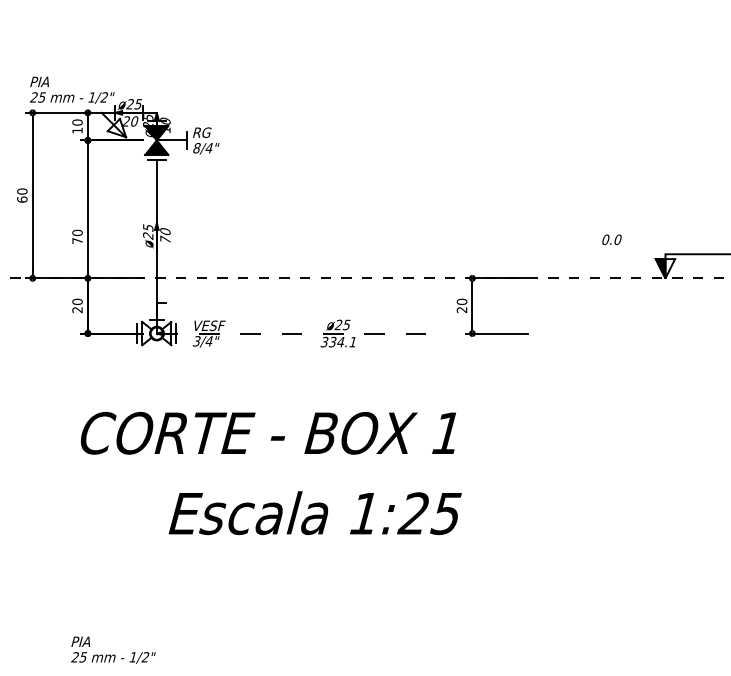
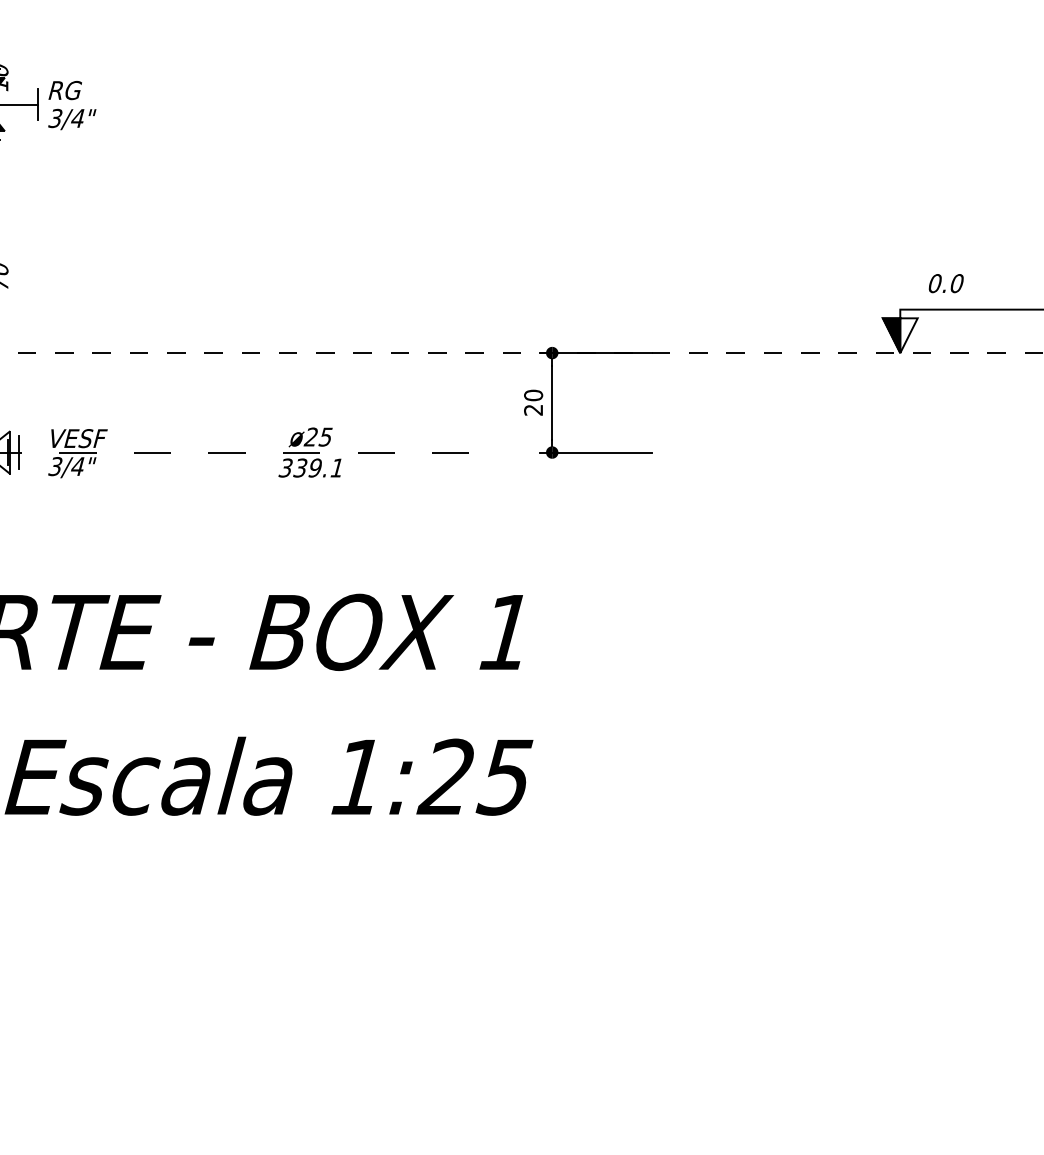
text: (196, 148) -> (54, 118), 8/4" -> 3/4"
text: (611, 239) -> (945, 283), moved
text: (340, 341) -> (314, 466), 334.1 -> 339.1

